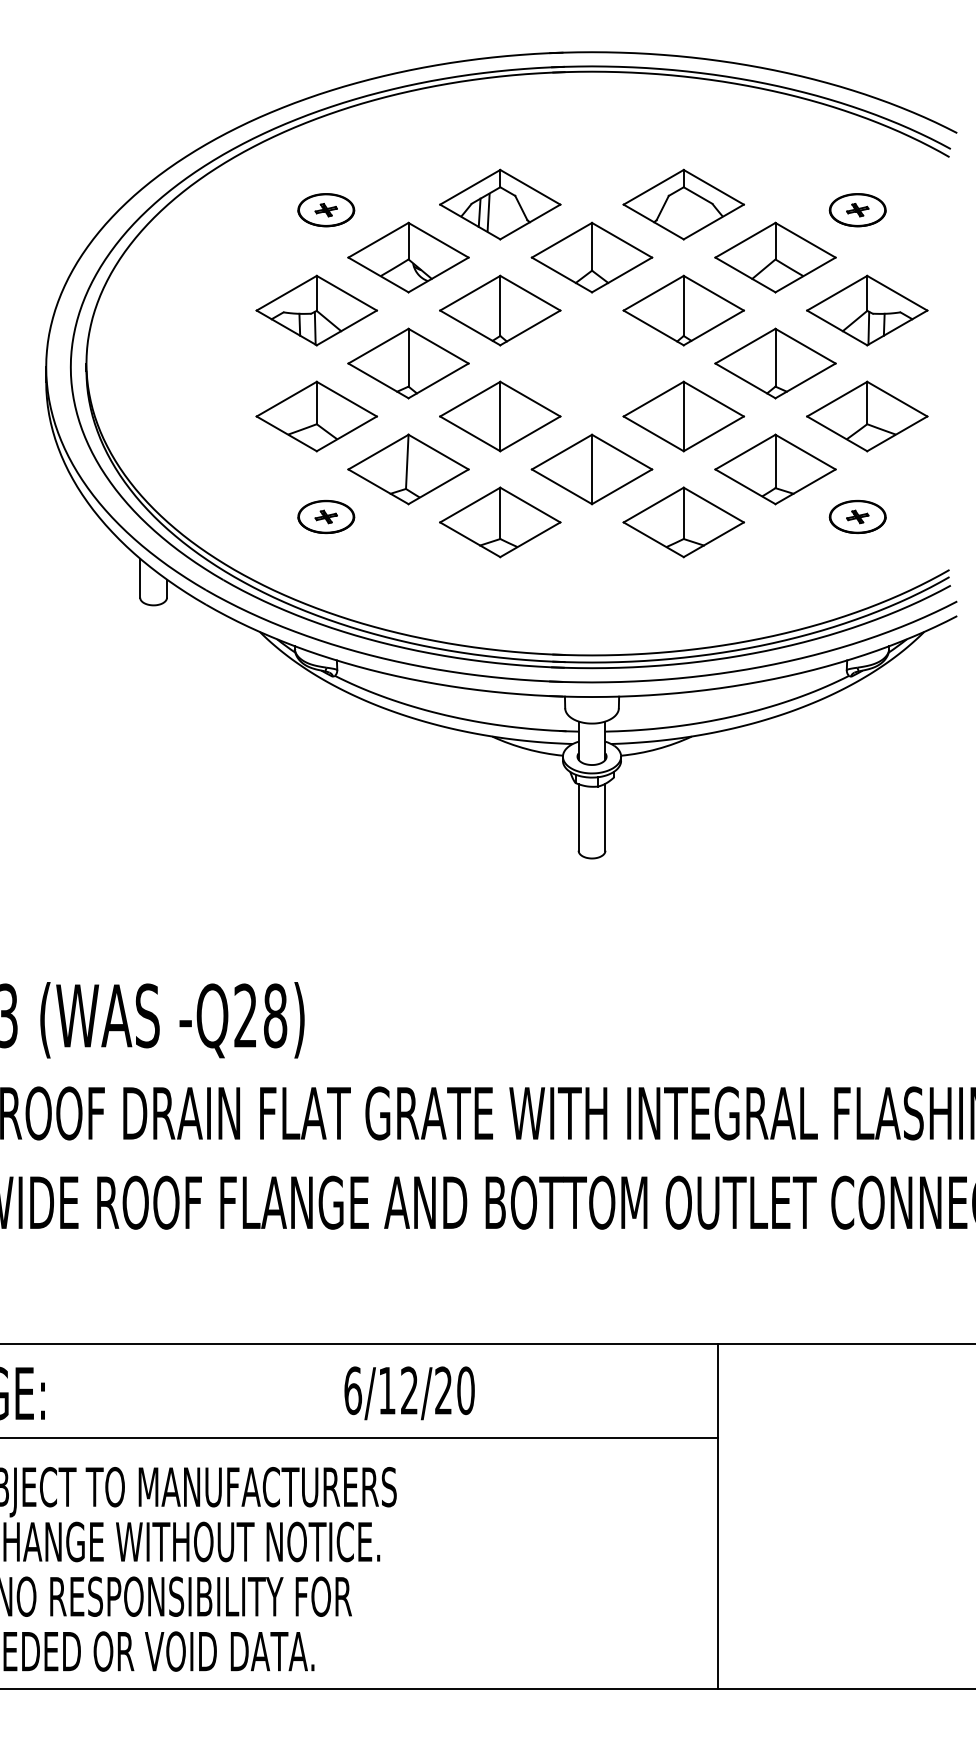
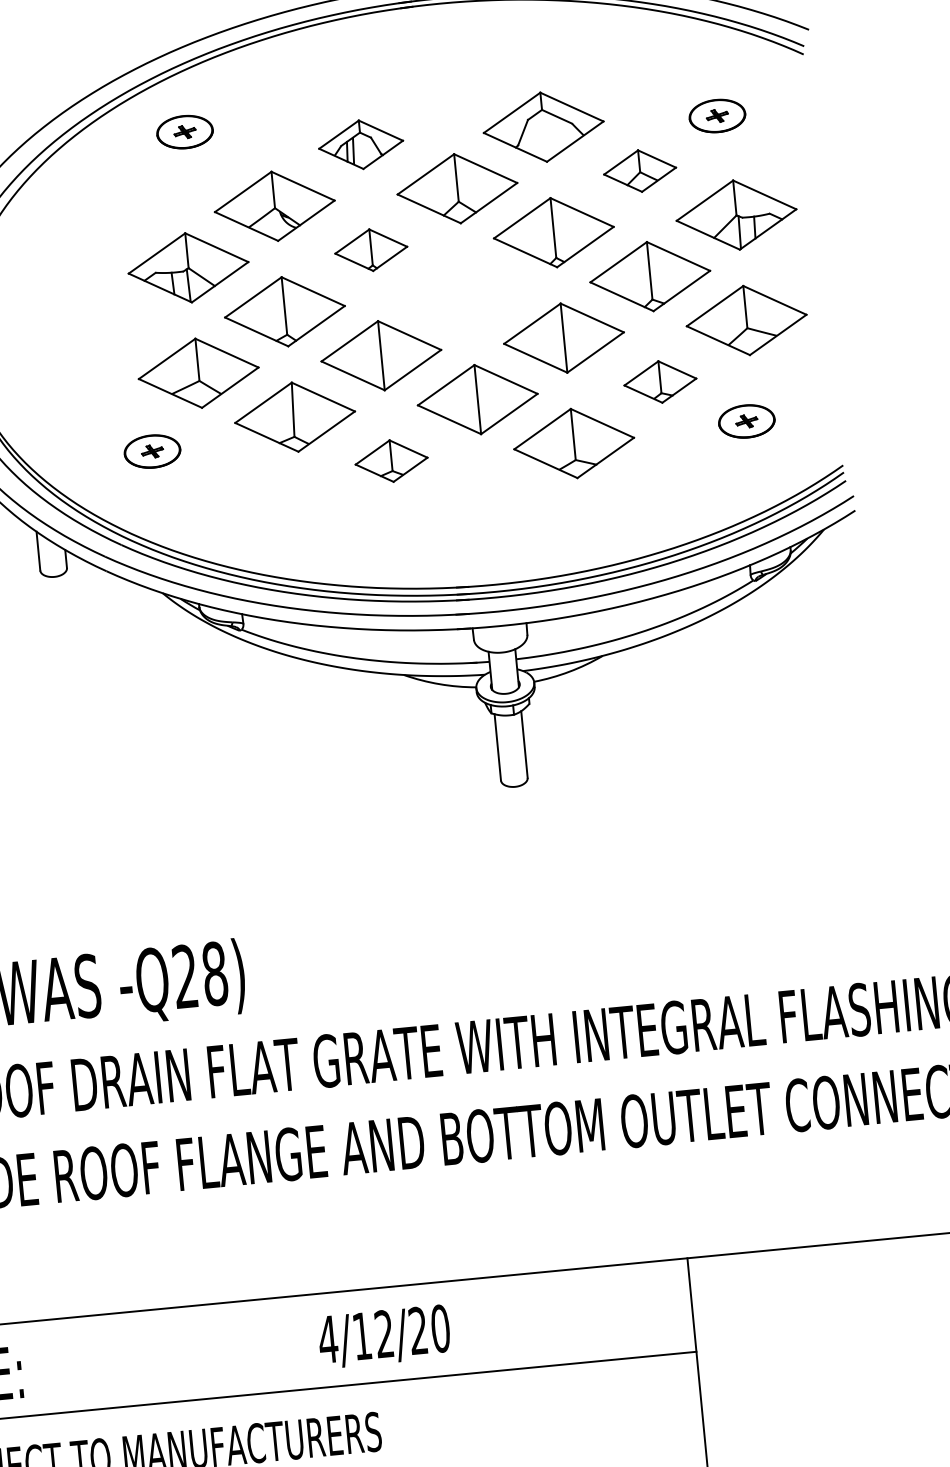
part: (500, 204) -> (361, 144), size x0.7
part: (326, 210) -> (185, 132), moved
part: (775, 257) -> (640, 171), size x0.6
part: (500, 310) -> (371, 250), size x0.6
part: (775, 469) -> (660, 382), size x0.6
part: (326, 517) -> (152, 452), moved
part: (500, 522) -> (391, 461), size x0.6
text: (352, 1390) -> (327, 1339), 6/12/20 -> 4/12/20

